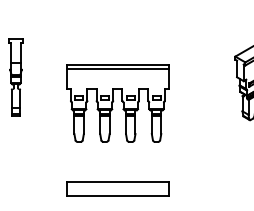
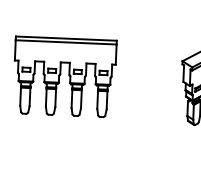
part: (117, 103) -> (64, 77), moved

